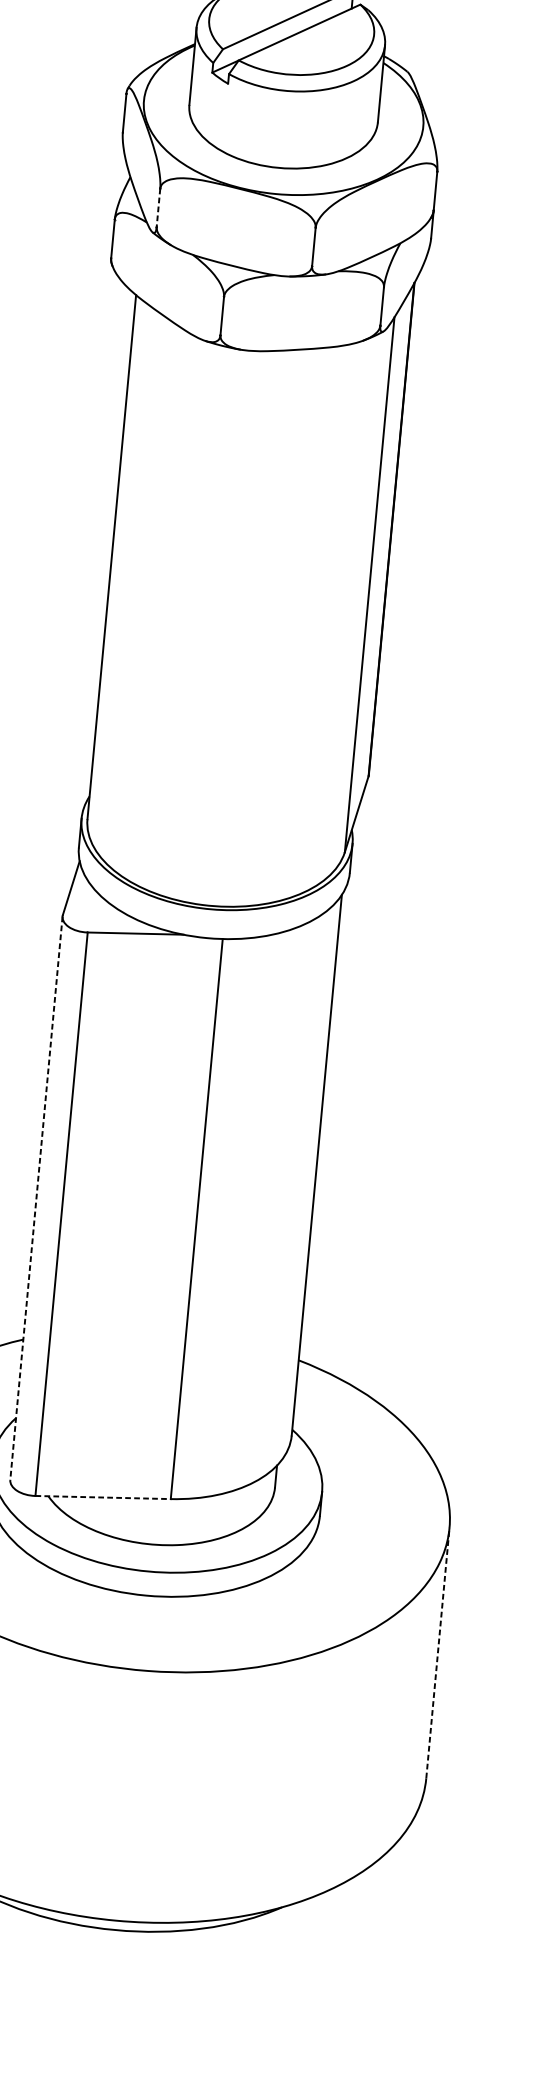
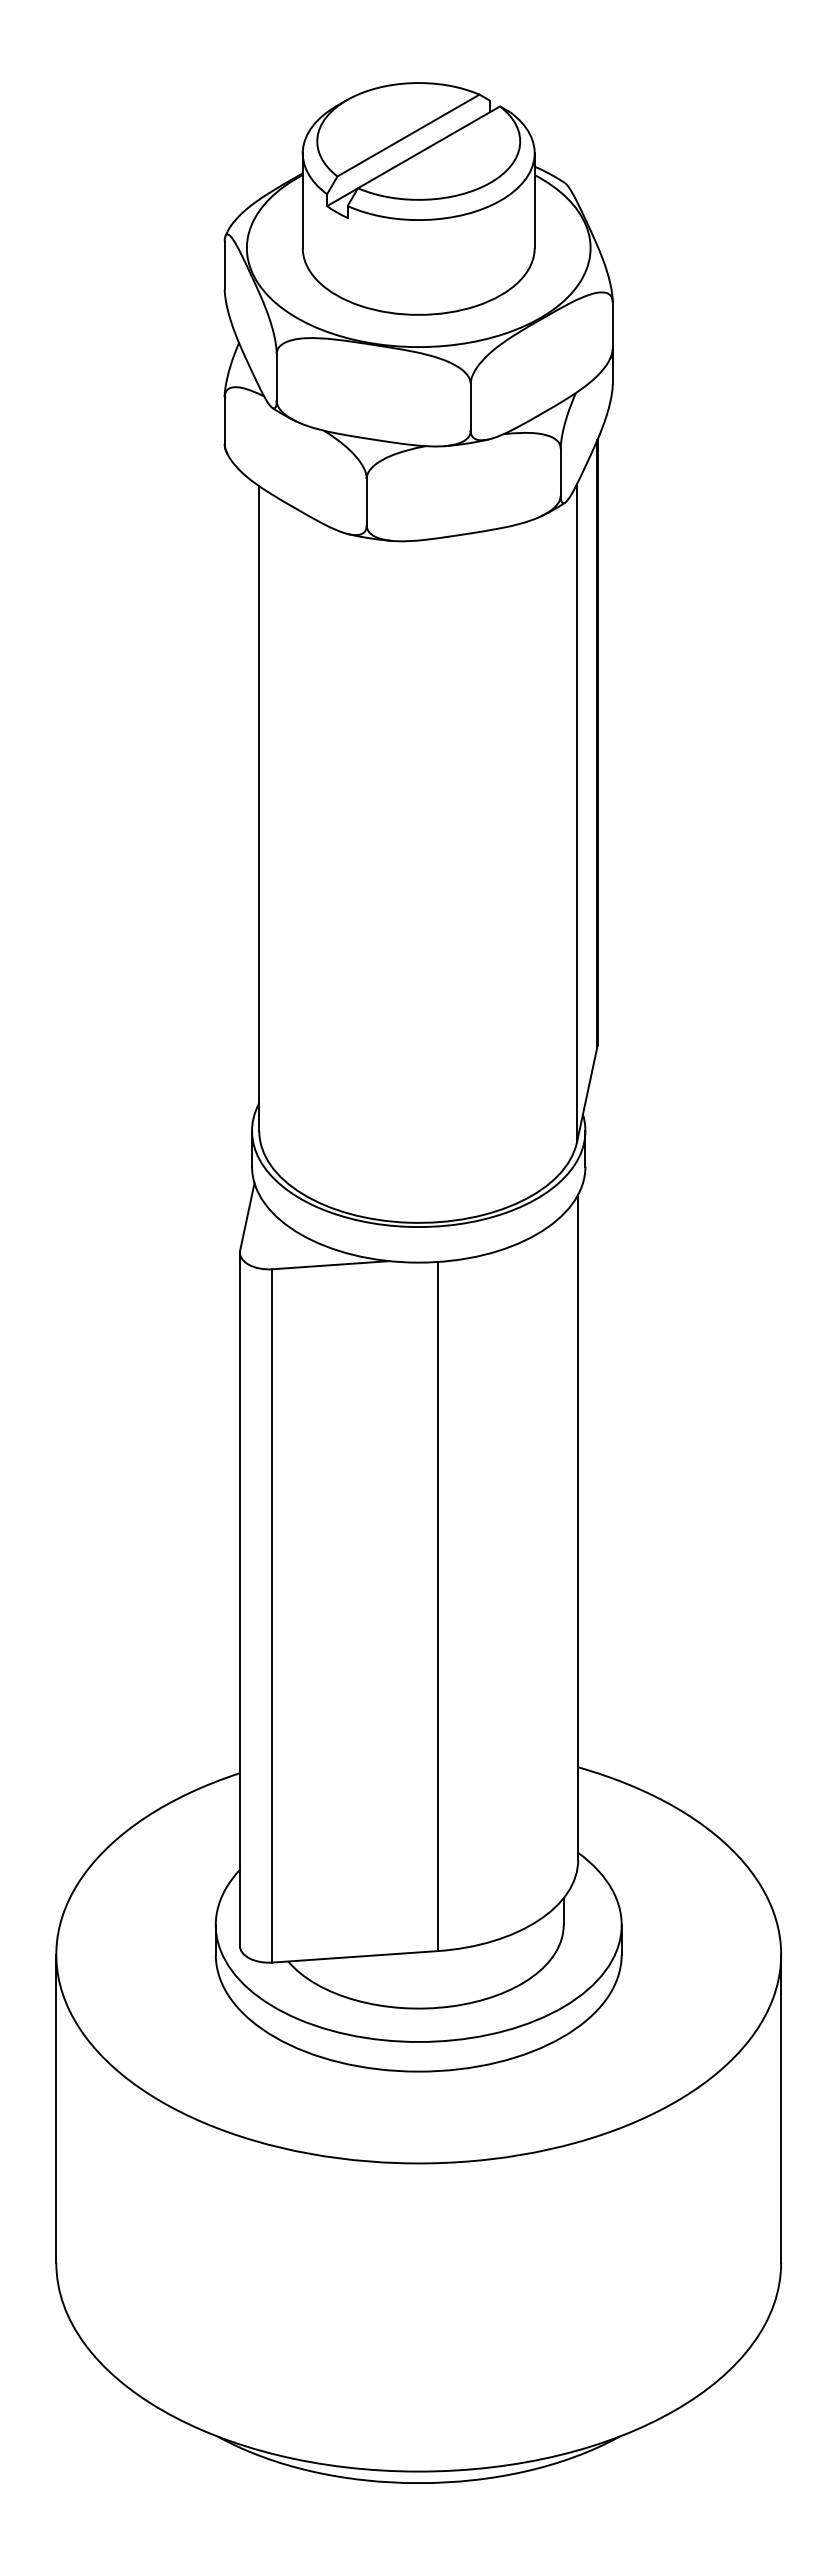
line: (158, 208) -> (276, 377), dashed -> solid
line: (36, 1198) -> (239, 1599), dashed -> solid
line: (103, 1497) -> (355, 1956), dashed -> solid
line: (438, 1652) -> (781, 2108), dashed -> solid

